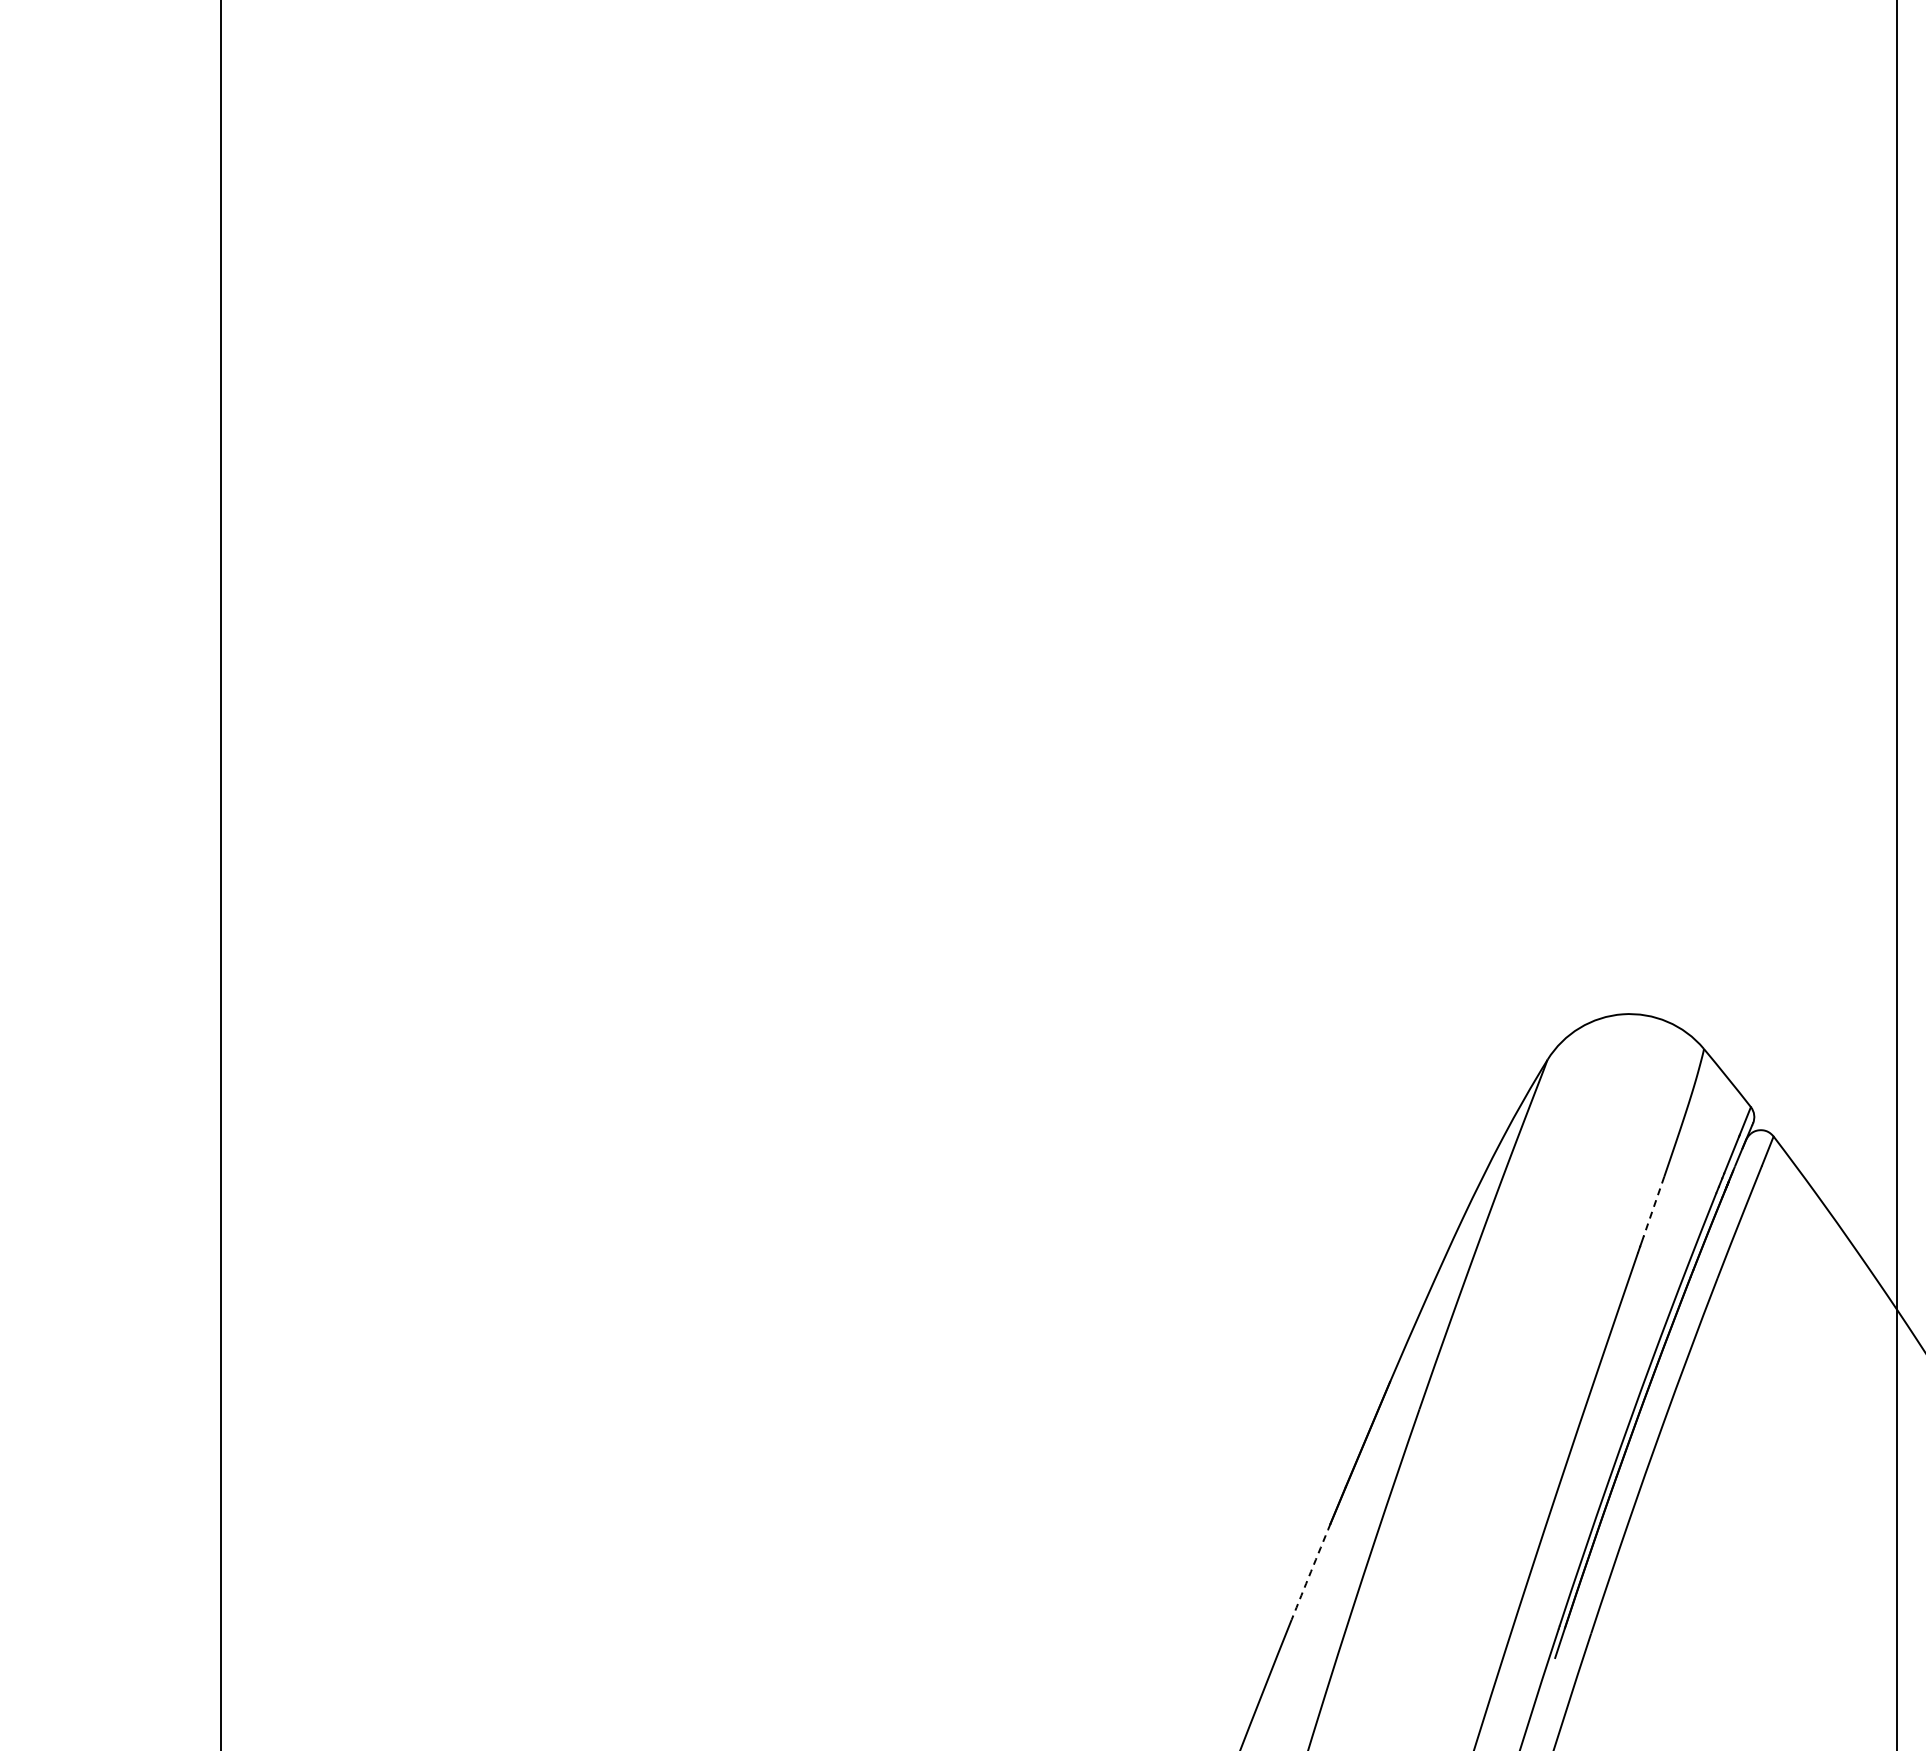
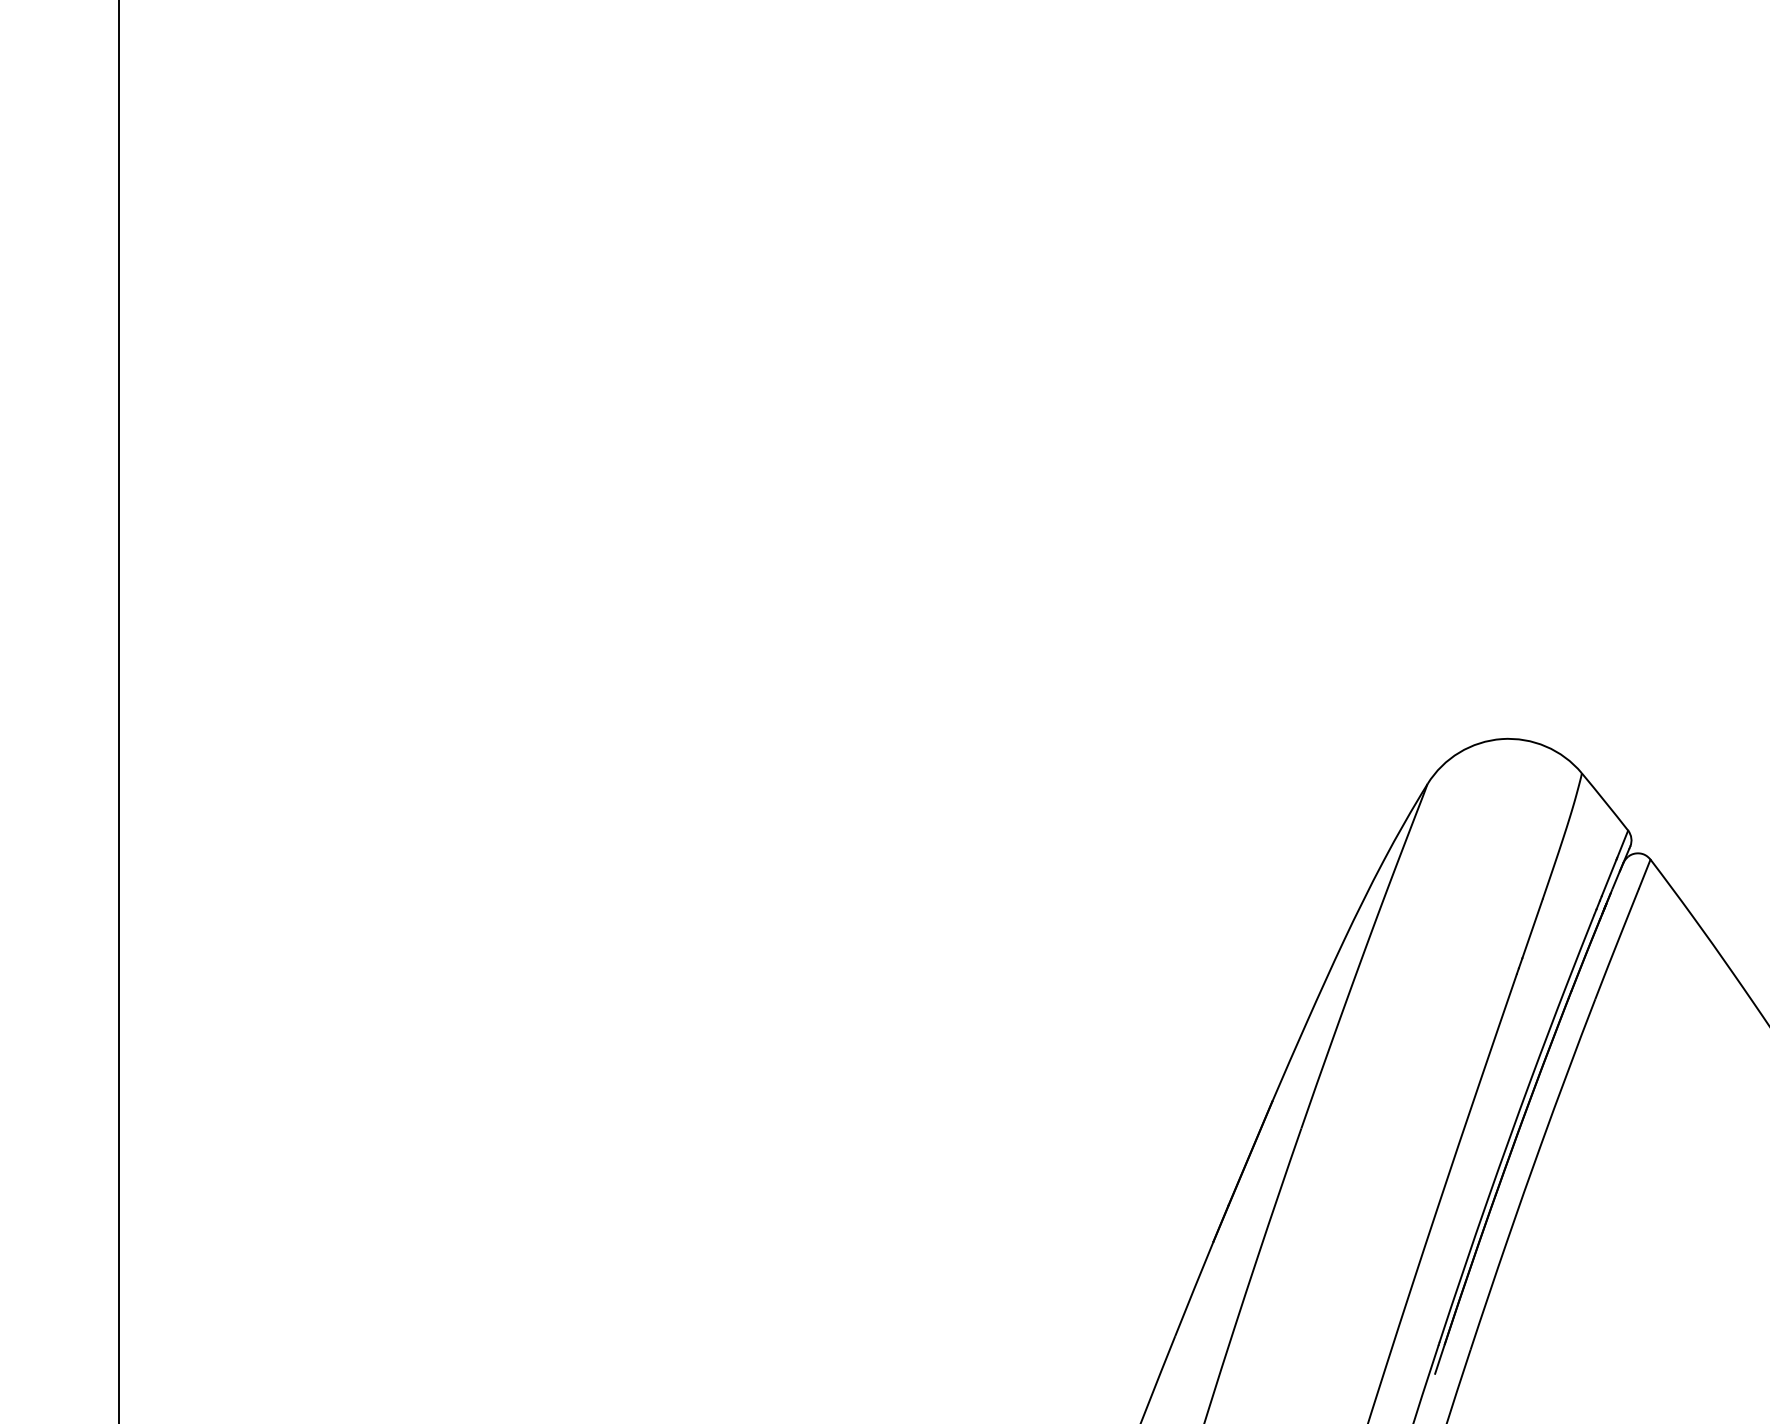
line: (1653, 1206) -> (1532, 928), dashed -> solid
arc: (1310, 1571) -> (1193, 1288), dashed -> solid

